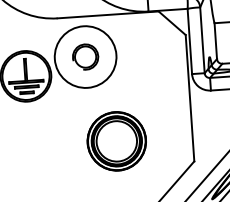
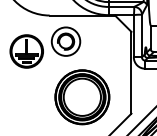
circle: (84, 56) -> (65, 41), size x0.71
part: (116, 141) -> (82, 97), size x1.43

